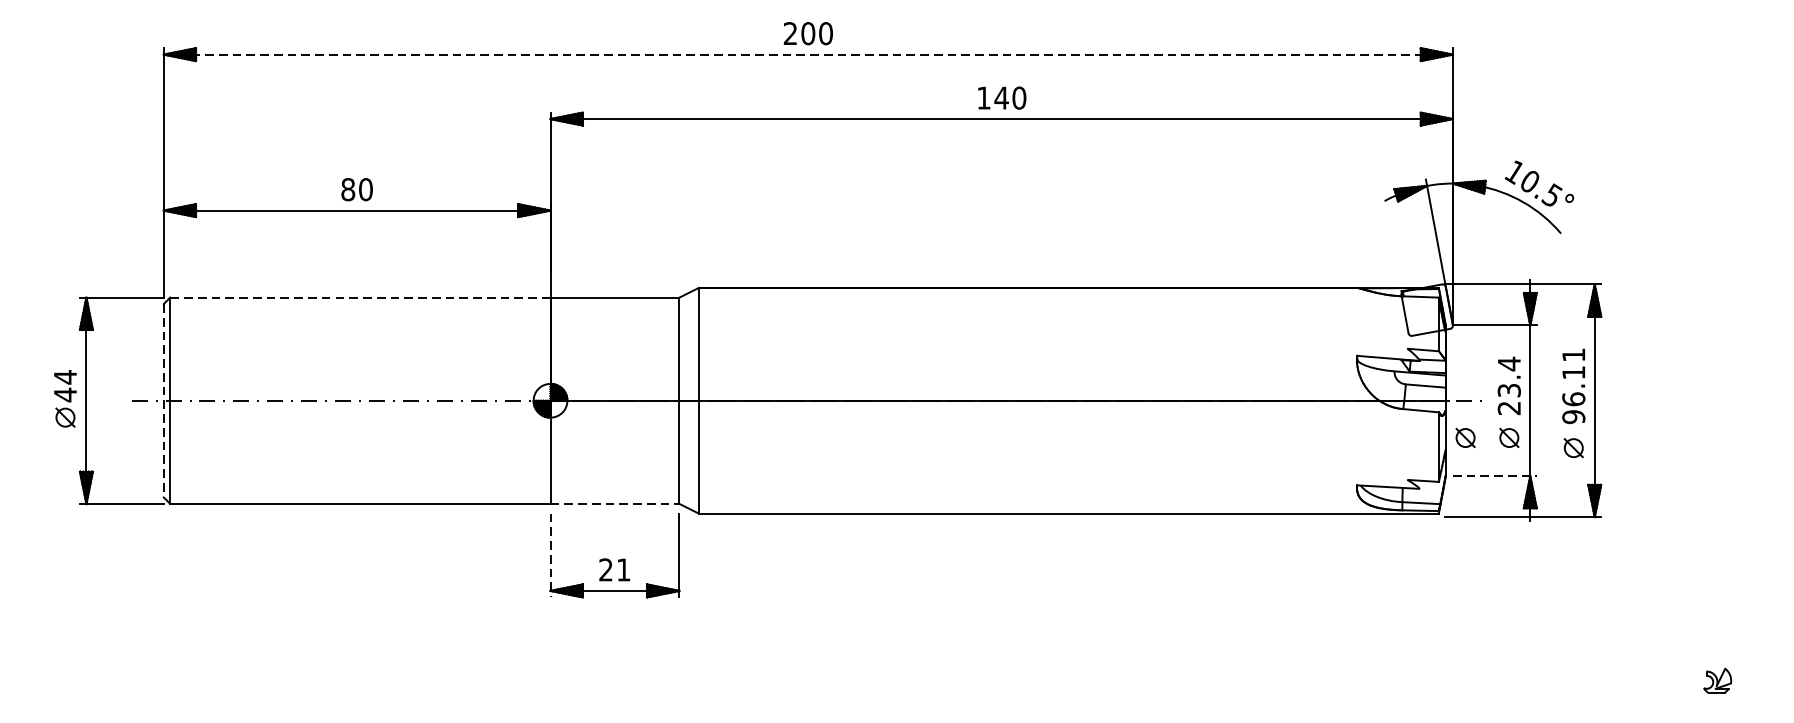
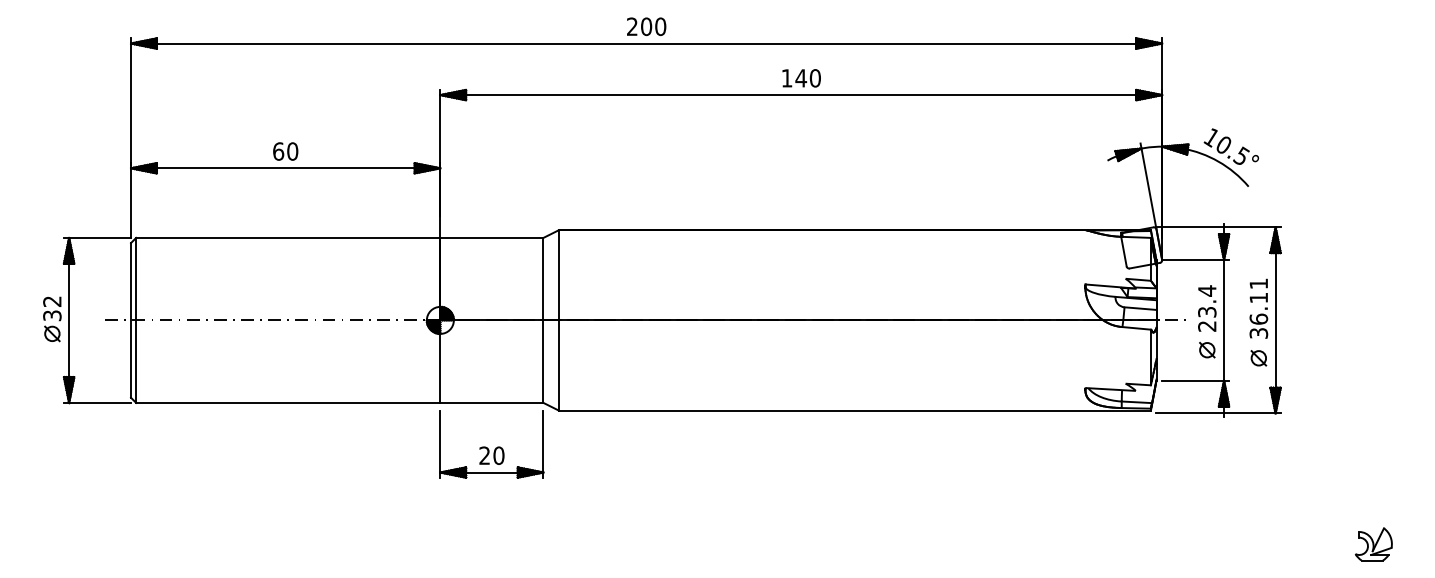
line: (808, 54) -> (646, 43), dashed -> solid
text: (348, 189) -> (278, 151), 80 -> 60
line: (359, 297) -> (287, 237), dashed -> solid
text: (65, 385) -> (52, 308), 44 -> 32
line: (164, 400) -> (131, 320), dashed -> solid
text: (1573, 417) -> (1258, 333), 96.11 -> 36.11
part: (1465, 437) -> (1172, 349), removed
line: (1494, 475) -> (1195, 380), dashed -> solid
line: (614, 503) -> (491, 402), dashed -> solid
line: (550, 555) -> (440, 444), dashed -> solid
text: (623, 569) -> (498, 455), 21 -> 20
part: (1717, 680) -> (1373, 544), size x1.67

